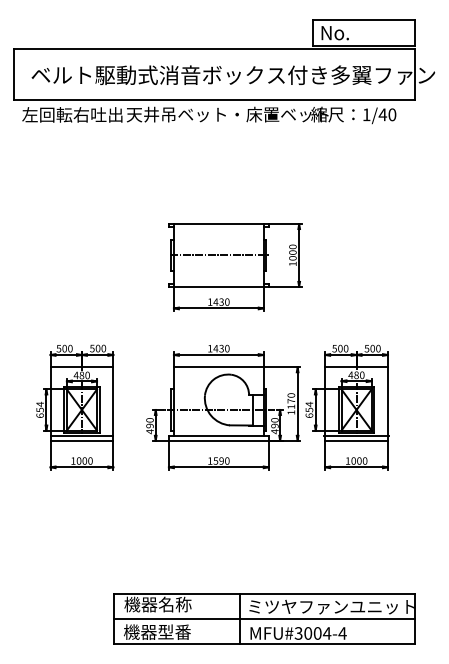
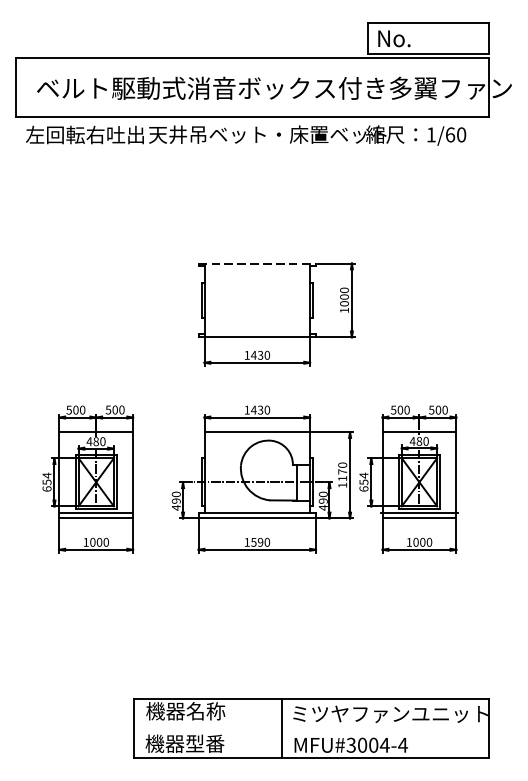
text: (382, 114) -> (449, 134), 1/40 -> 1/60
line: (218, 224) -> (256, 263), solid -> dashed
line: (219, 255) -> (258, 300), removed
line: (264, 618) -> (311, 727), removed

